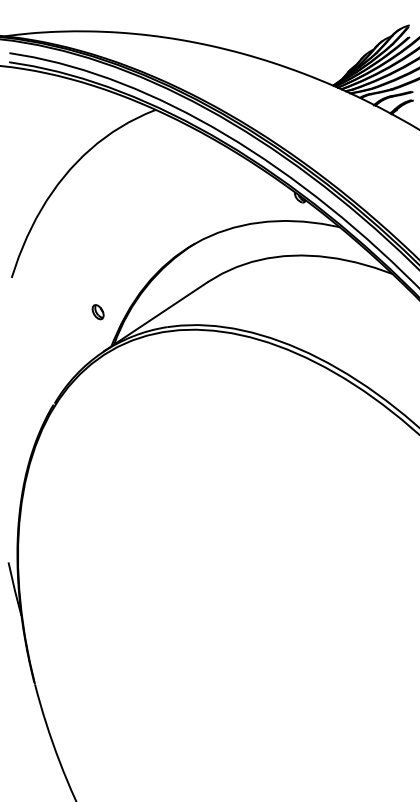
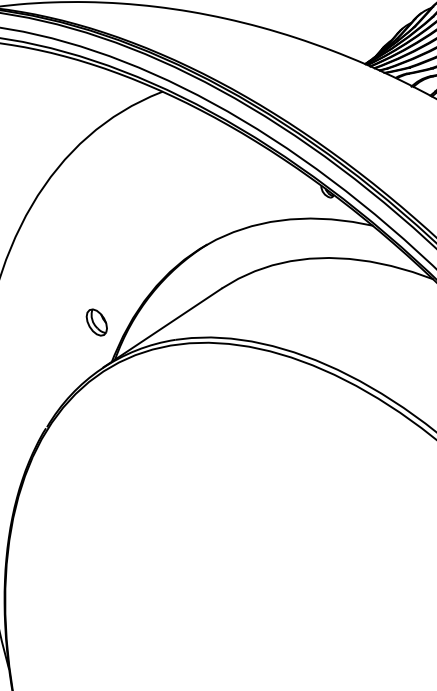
part: (97, 312) -> (95, 323), size x1.6

